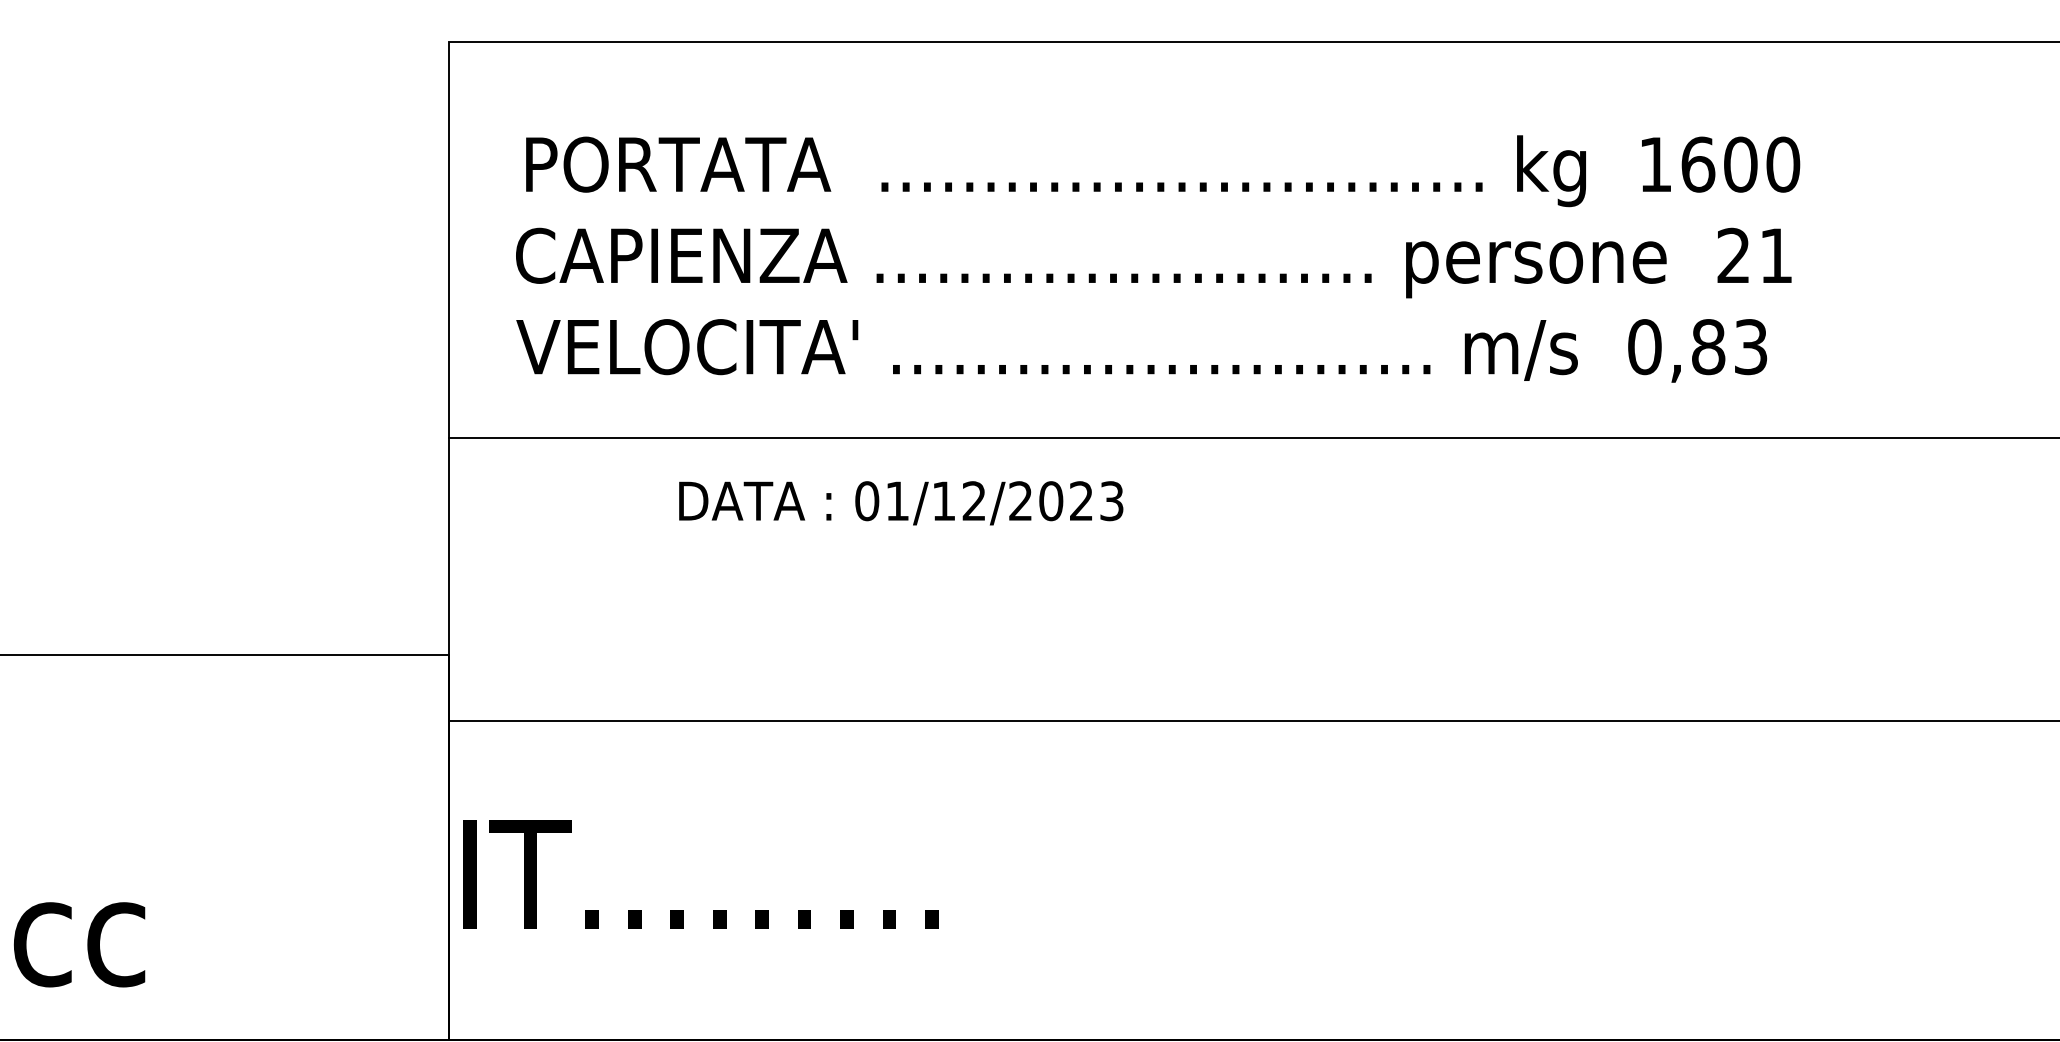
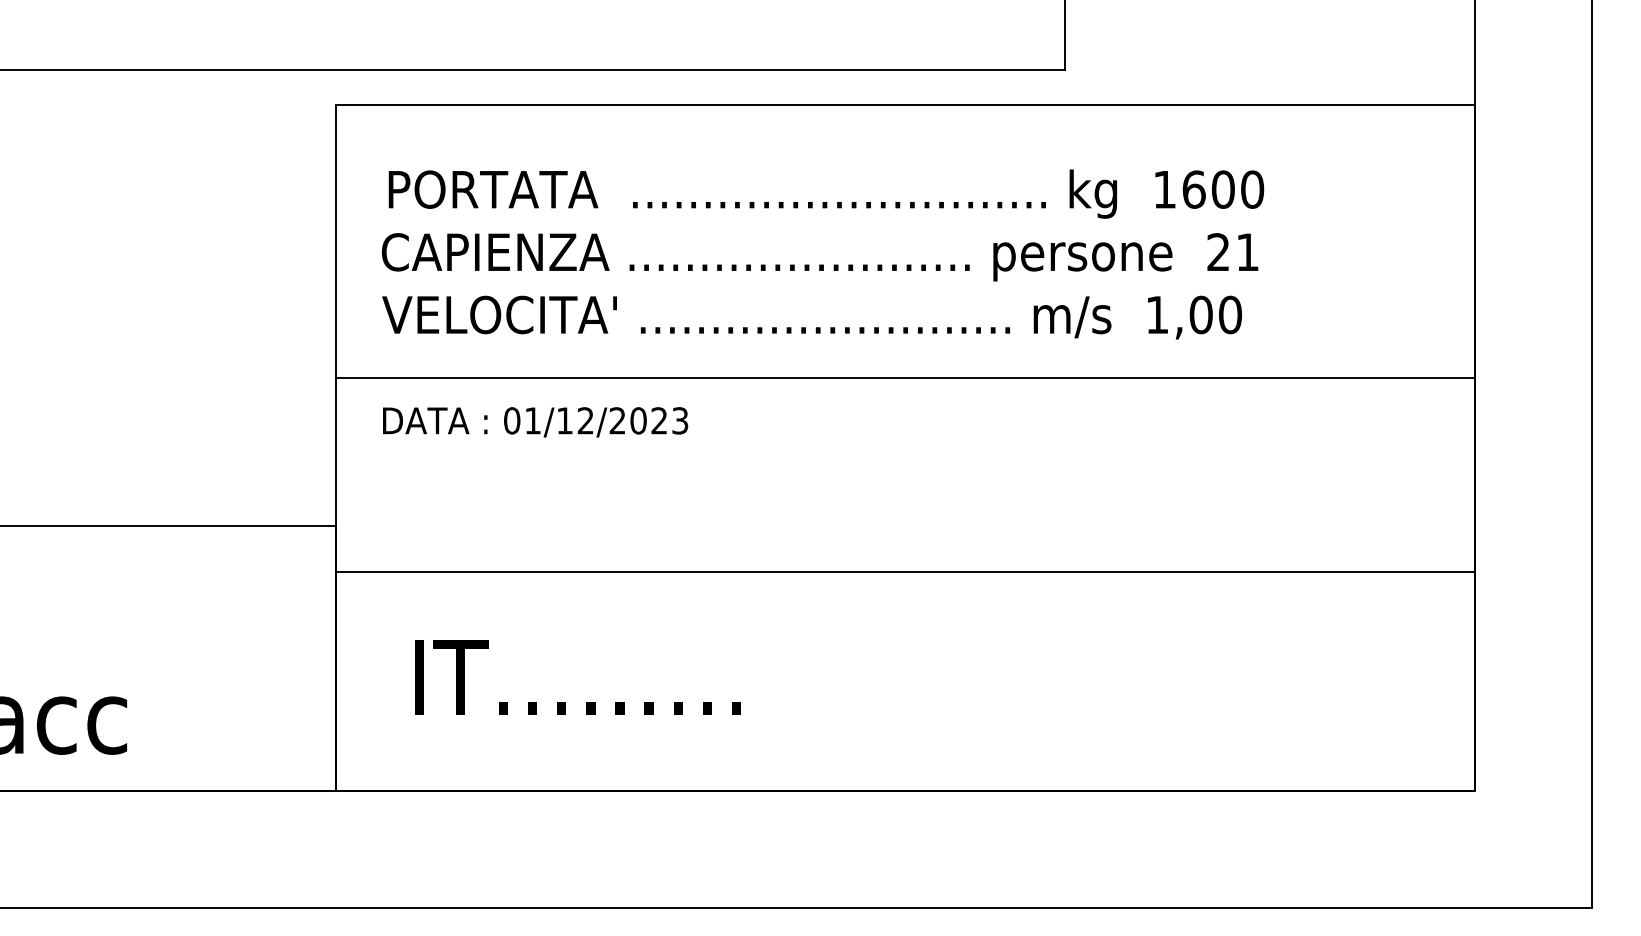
text: (1697, 346) -> (1193, 314), 0,83 -> 1,00
text: (901, 503) -> (535, 422), moved
text: (700, 874) -> (577, 677), moved

